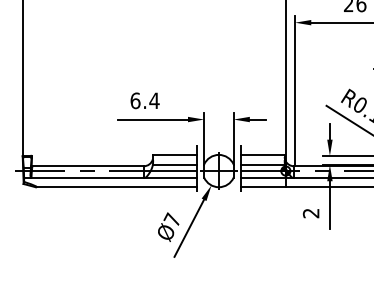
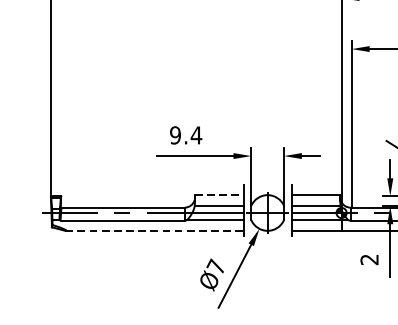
text: (135, 100) -> (175, 135), 6.4 -> 9.4
line: (175, 154) -> (219, 194), solid -> dashed
line: (116, 187) -> (154, 231), solid -> dashed

